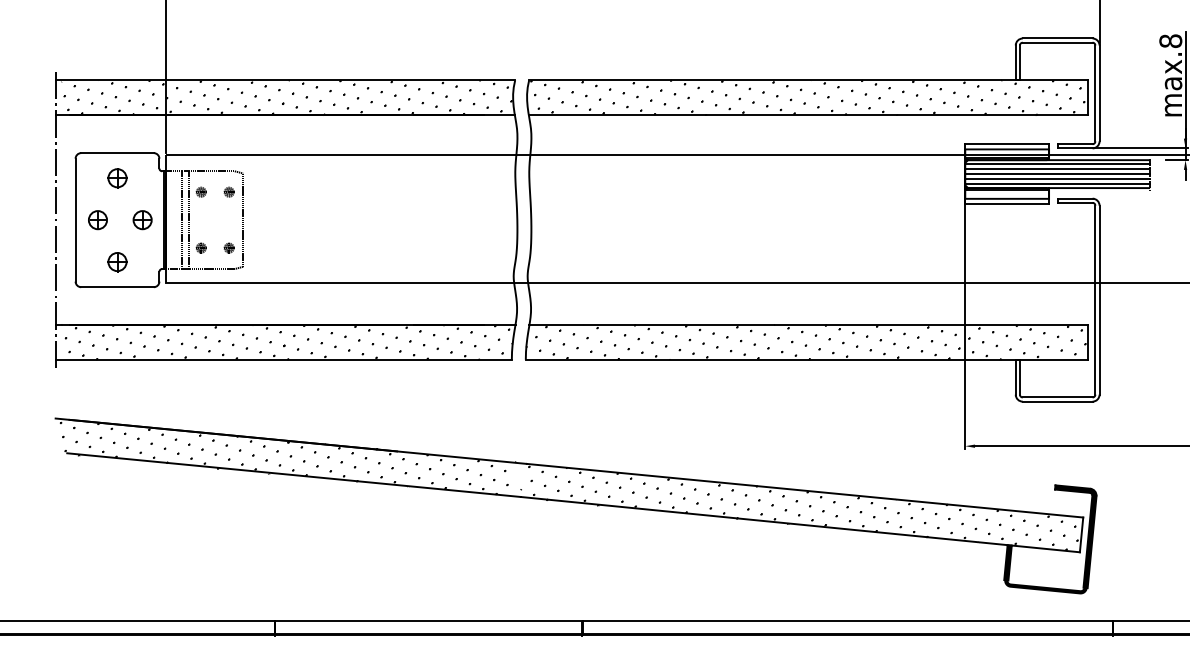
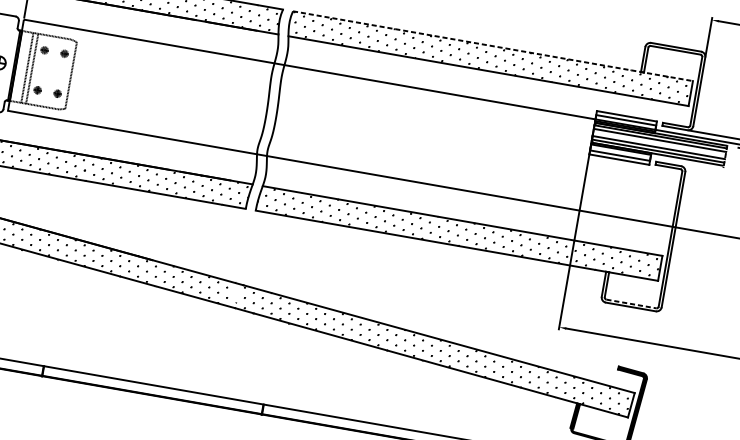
line: (808, 80) -> (492, 46), solid -> dashed
line: (1057, 173) -> (659, 143), removed
line: (1057, 397) -> (631, 303), solid -> dashed

